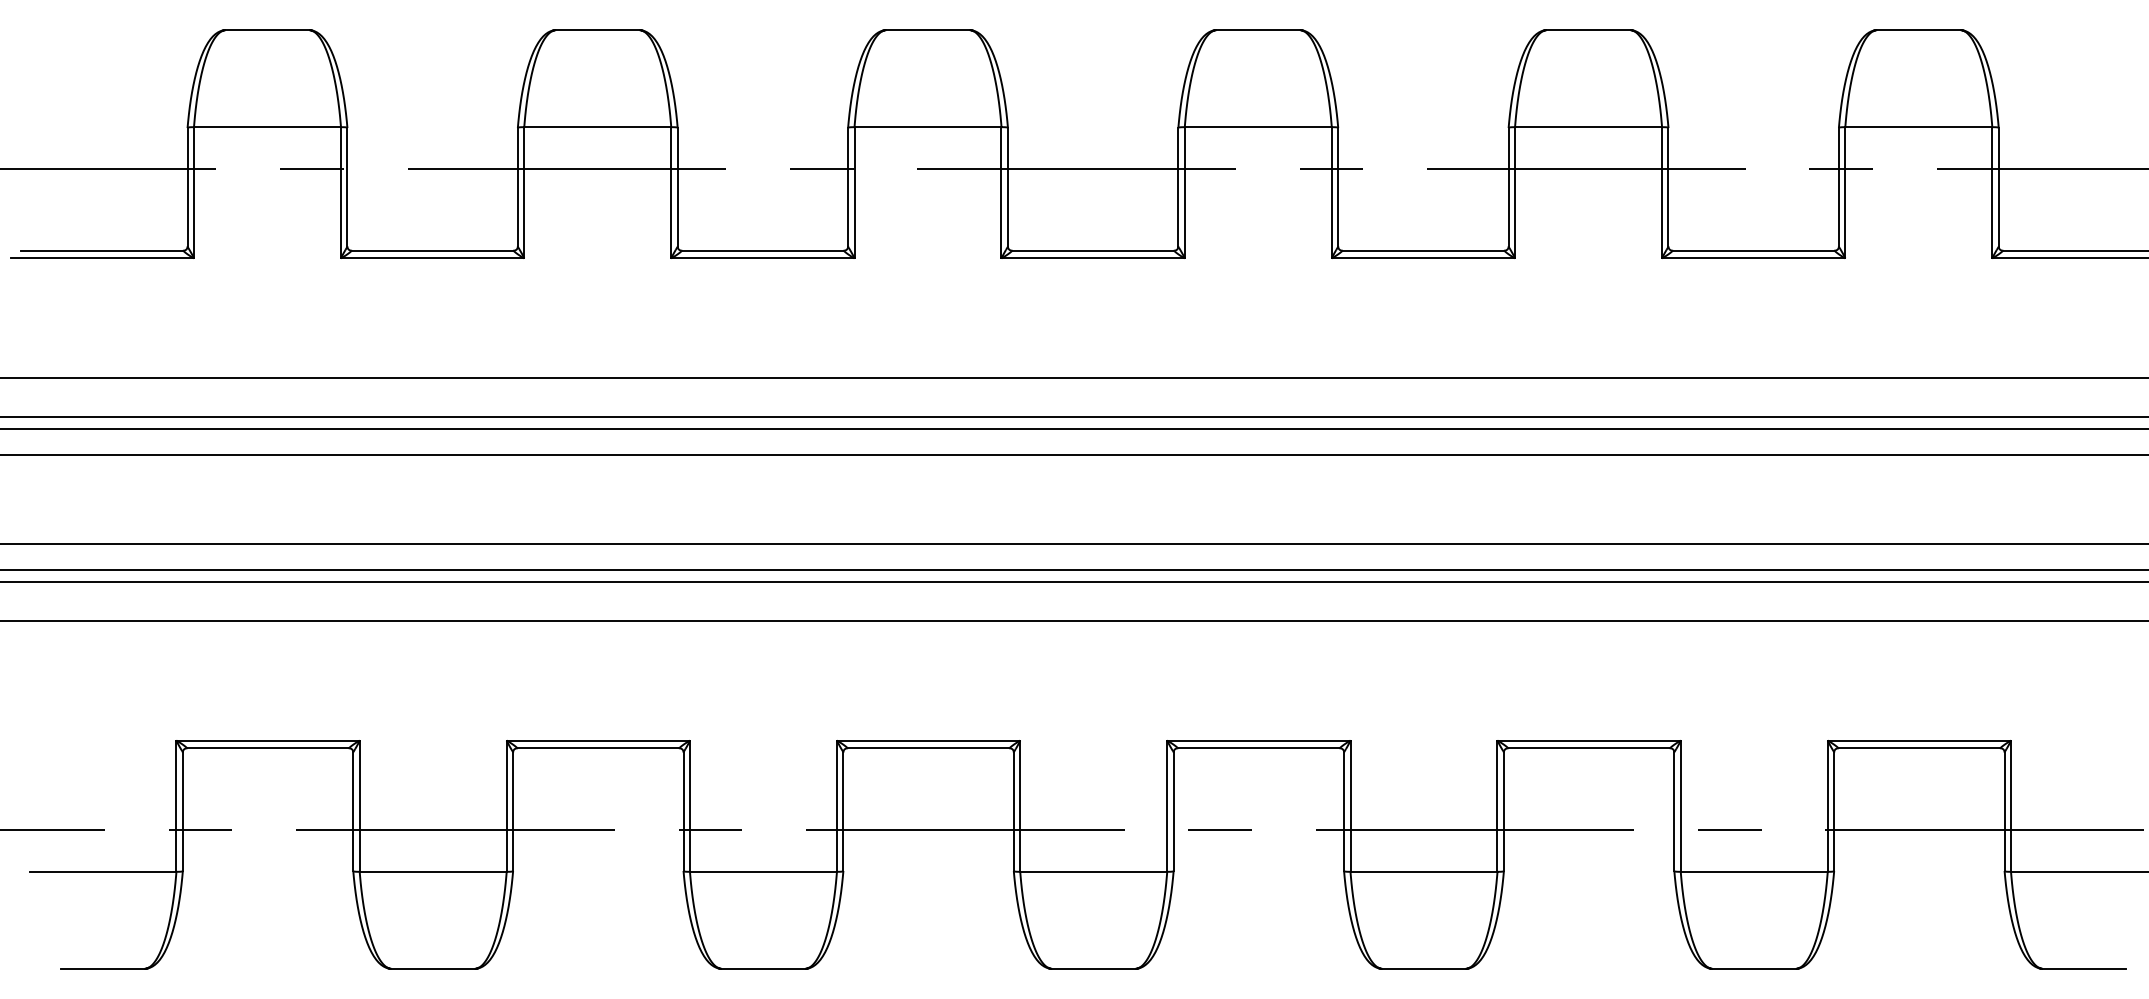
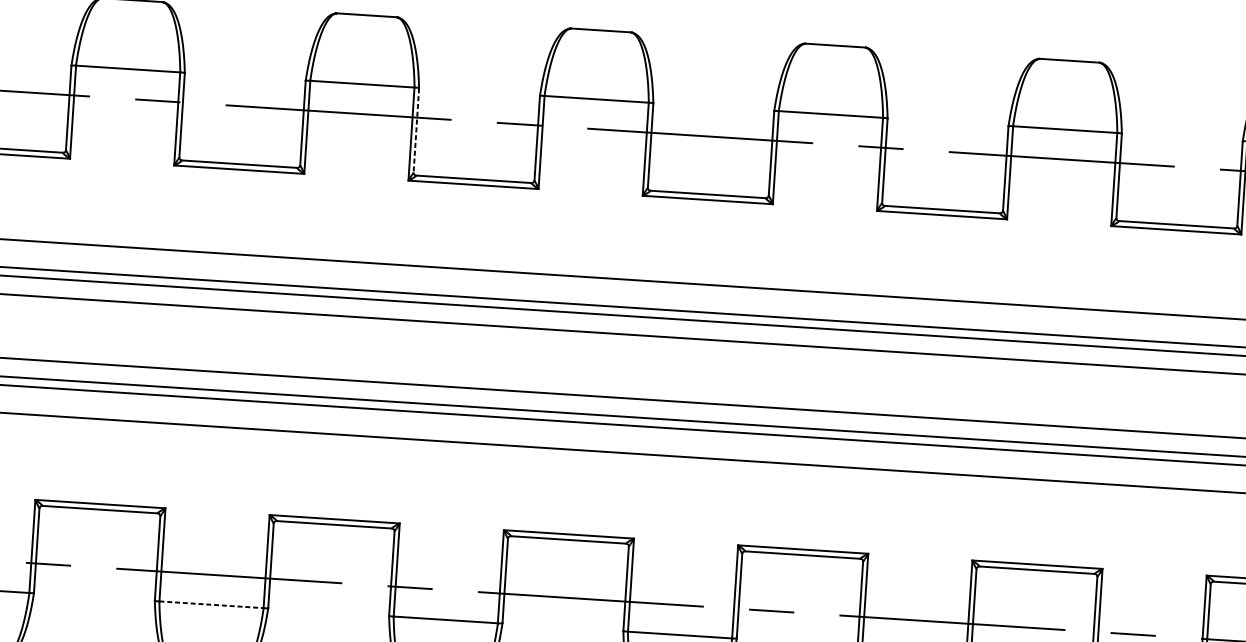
line: (677, 187) -> (416, 130), solid -> dashed
line: (433, 871) -> (211, 604), solid -> dashed

